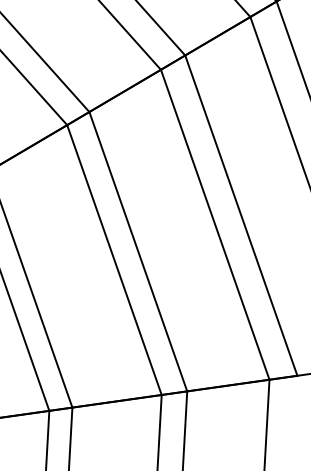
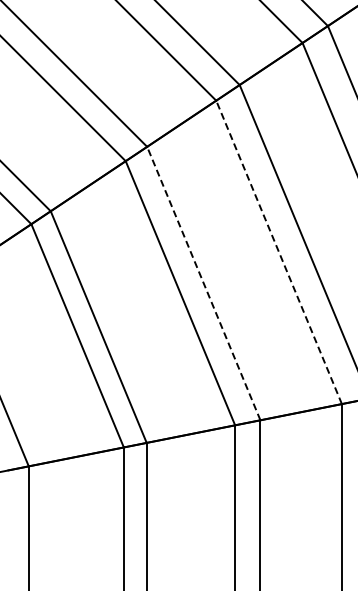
line: (214, 223) -> (278, 251), solid -> dashed
line: (138, 251) -> (203, 283), solid -> dashed

